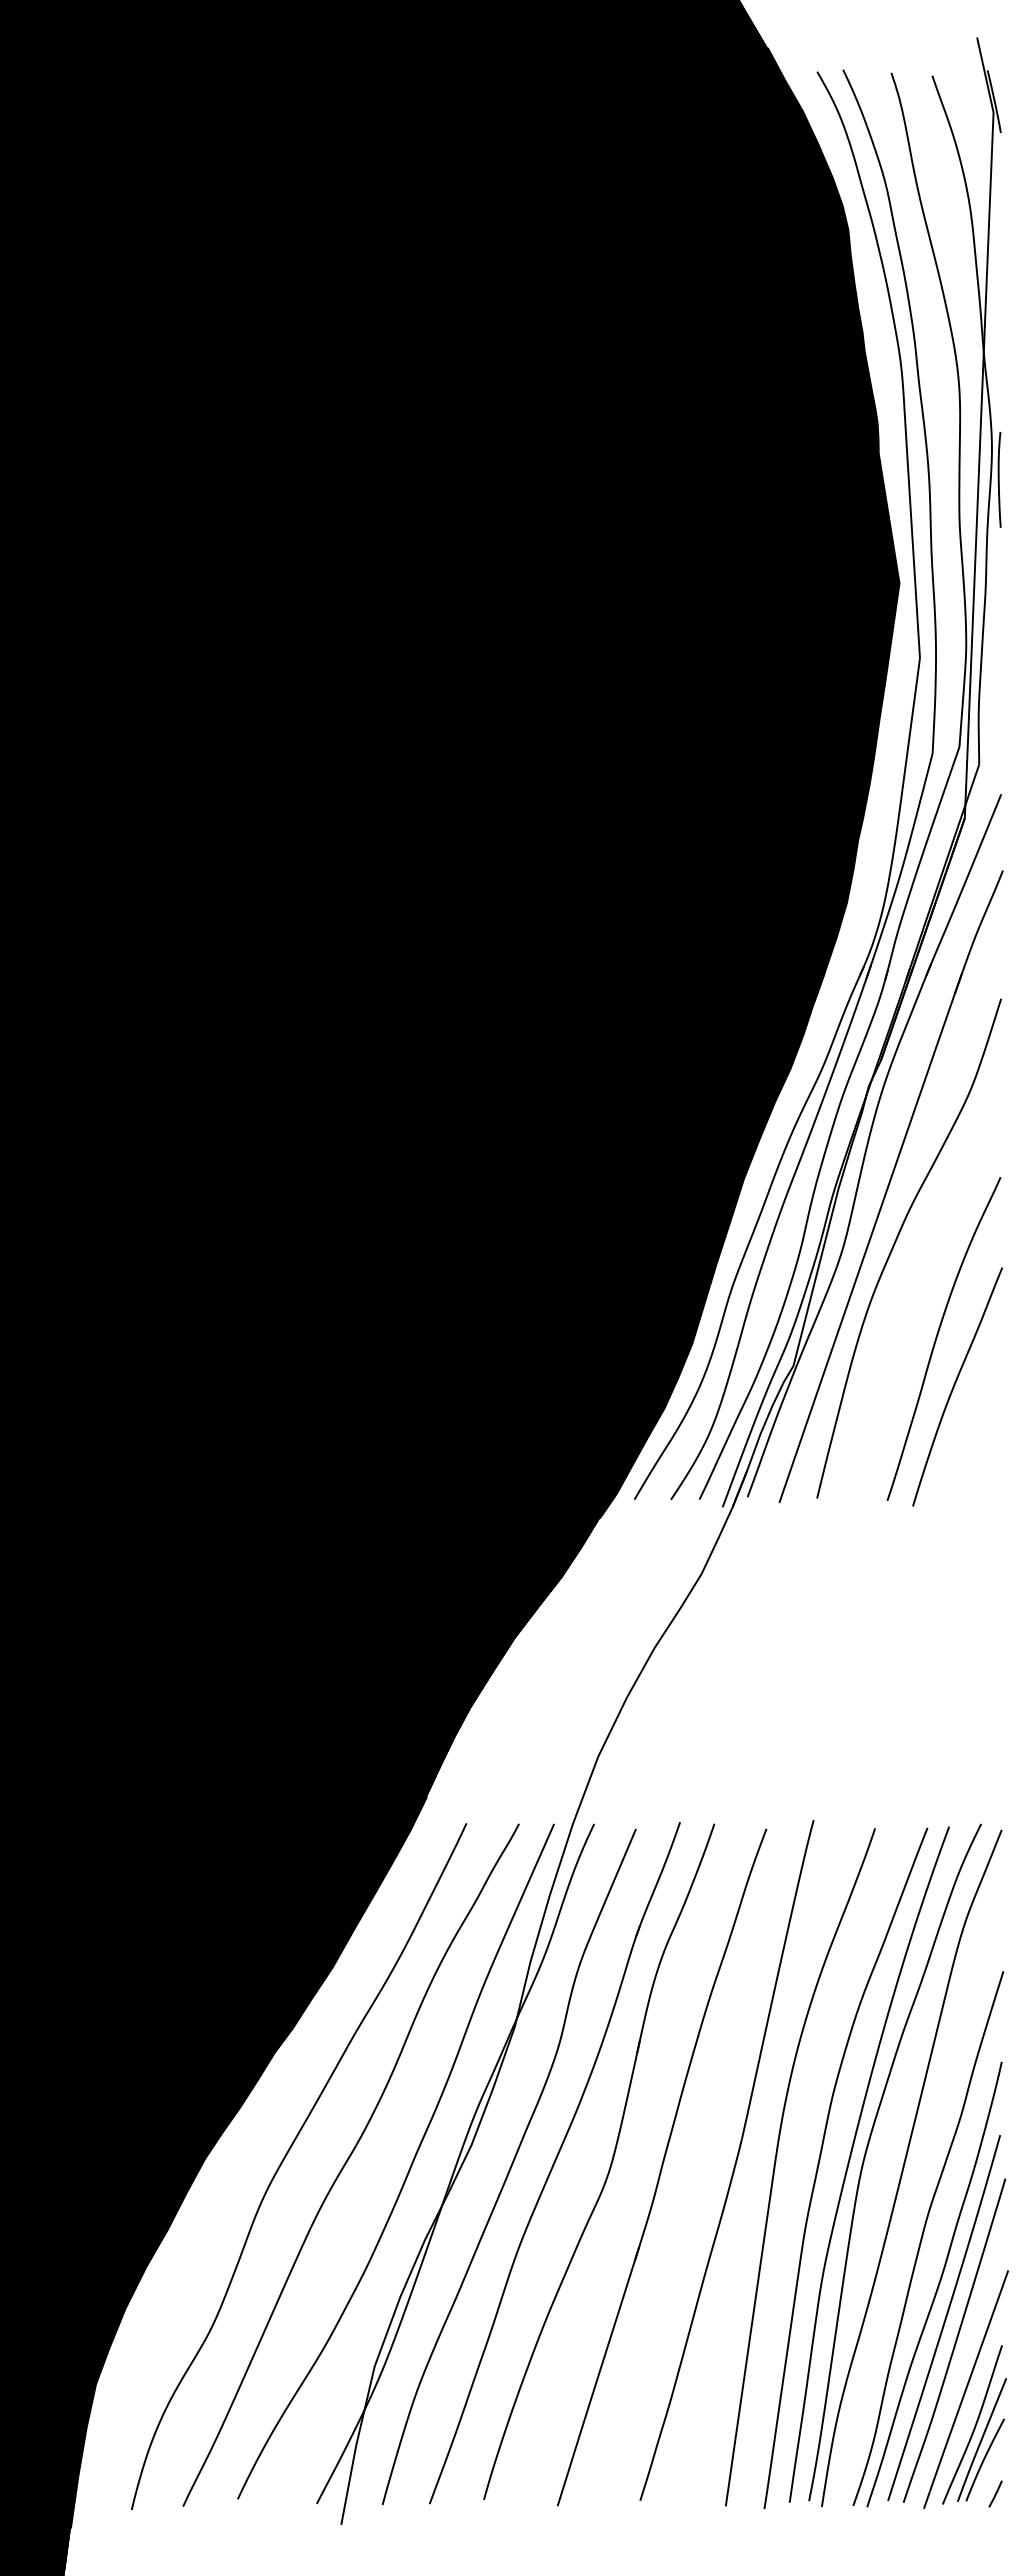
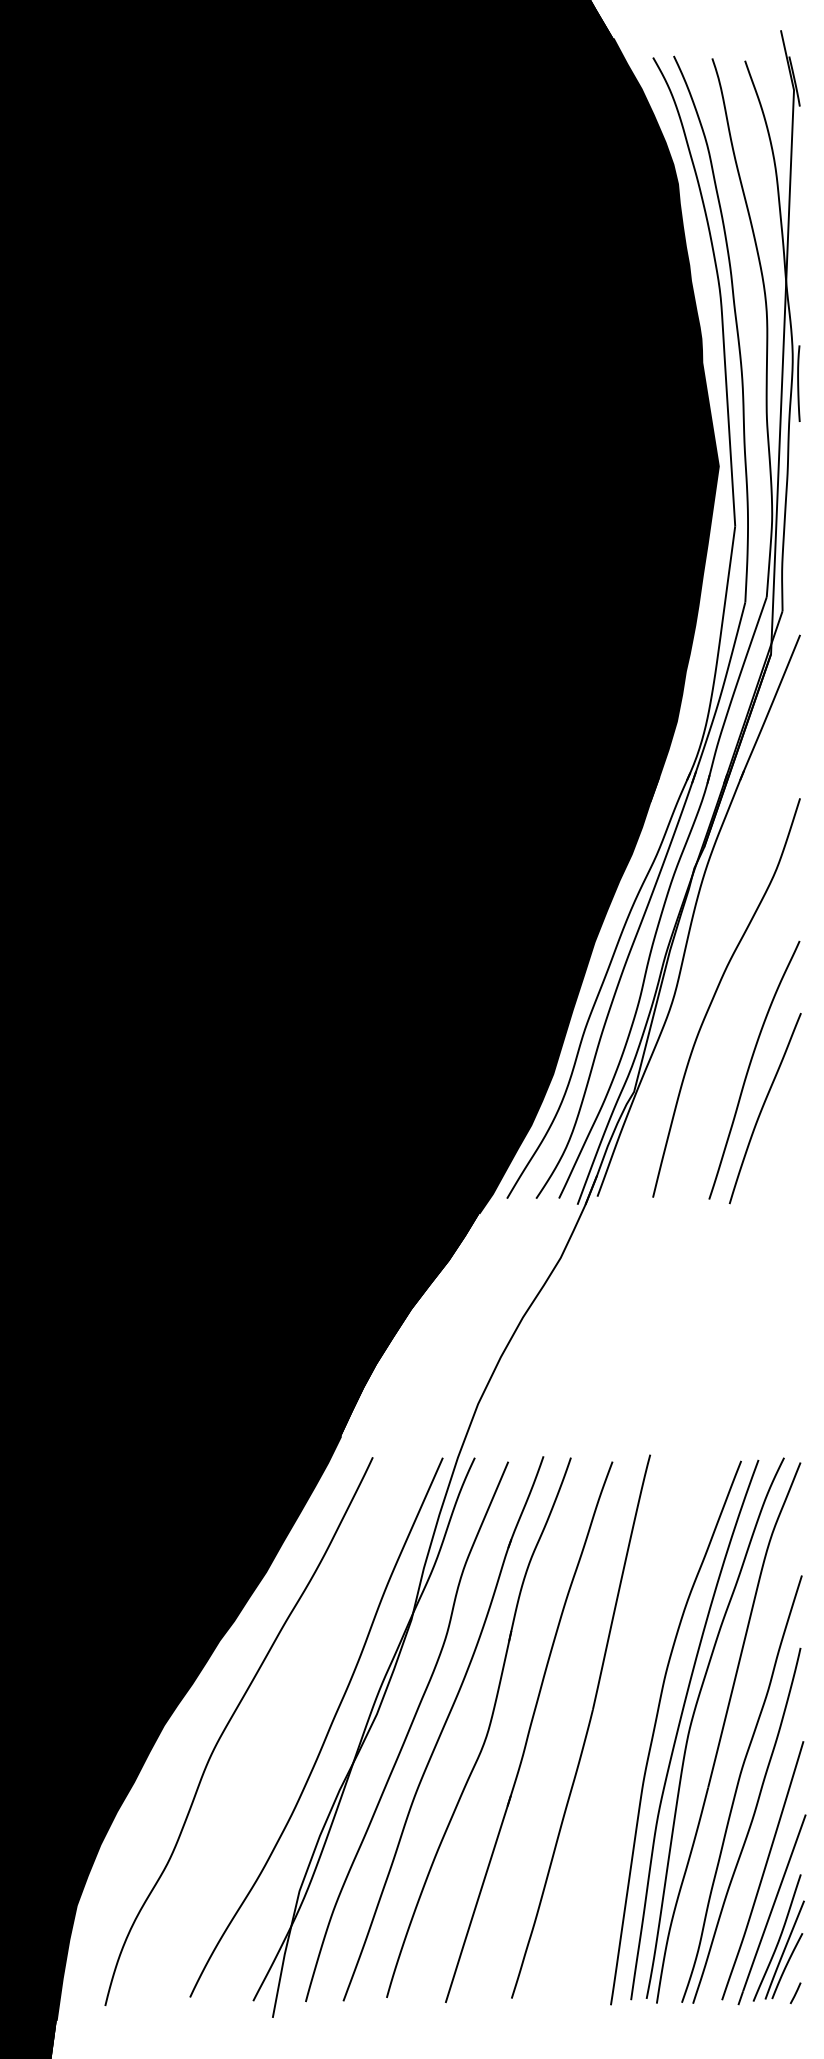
part: (890, 1186) -> (711, 948), removed
curve: (347, 2162) -> (277, 1728), removed
curve: (776, 2162) -> (620, 1728), removed
curve: (944, 2318) -> (754, 1852), removed

